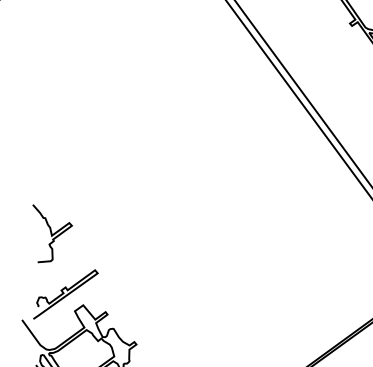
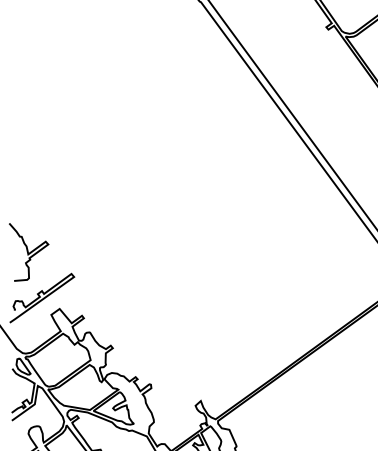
curve: (53, 233) -> (29, 252), moved

